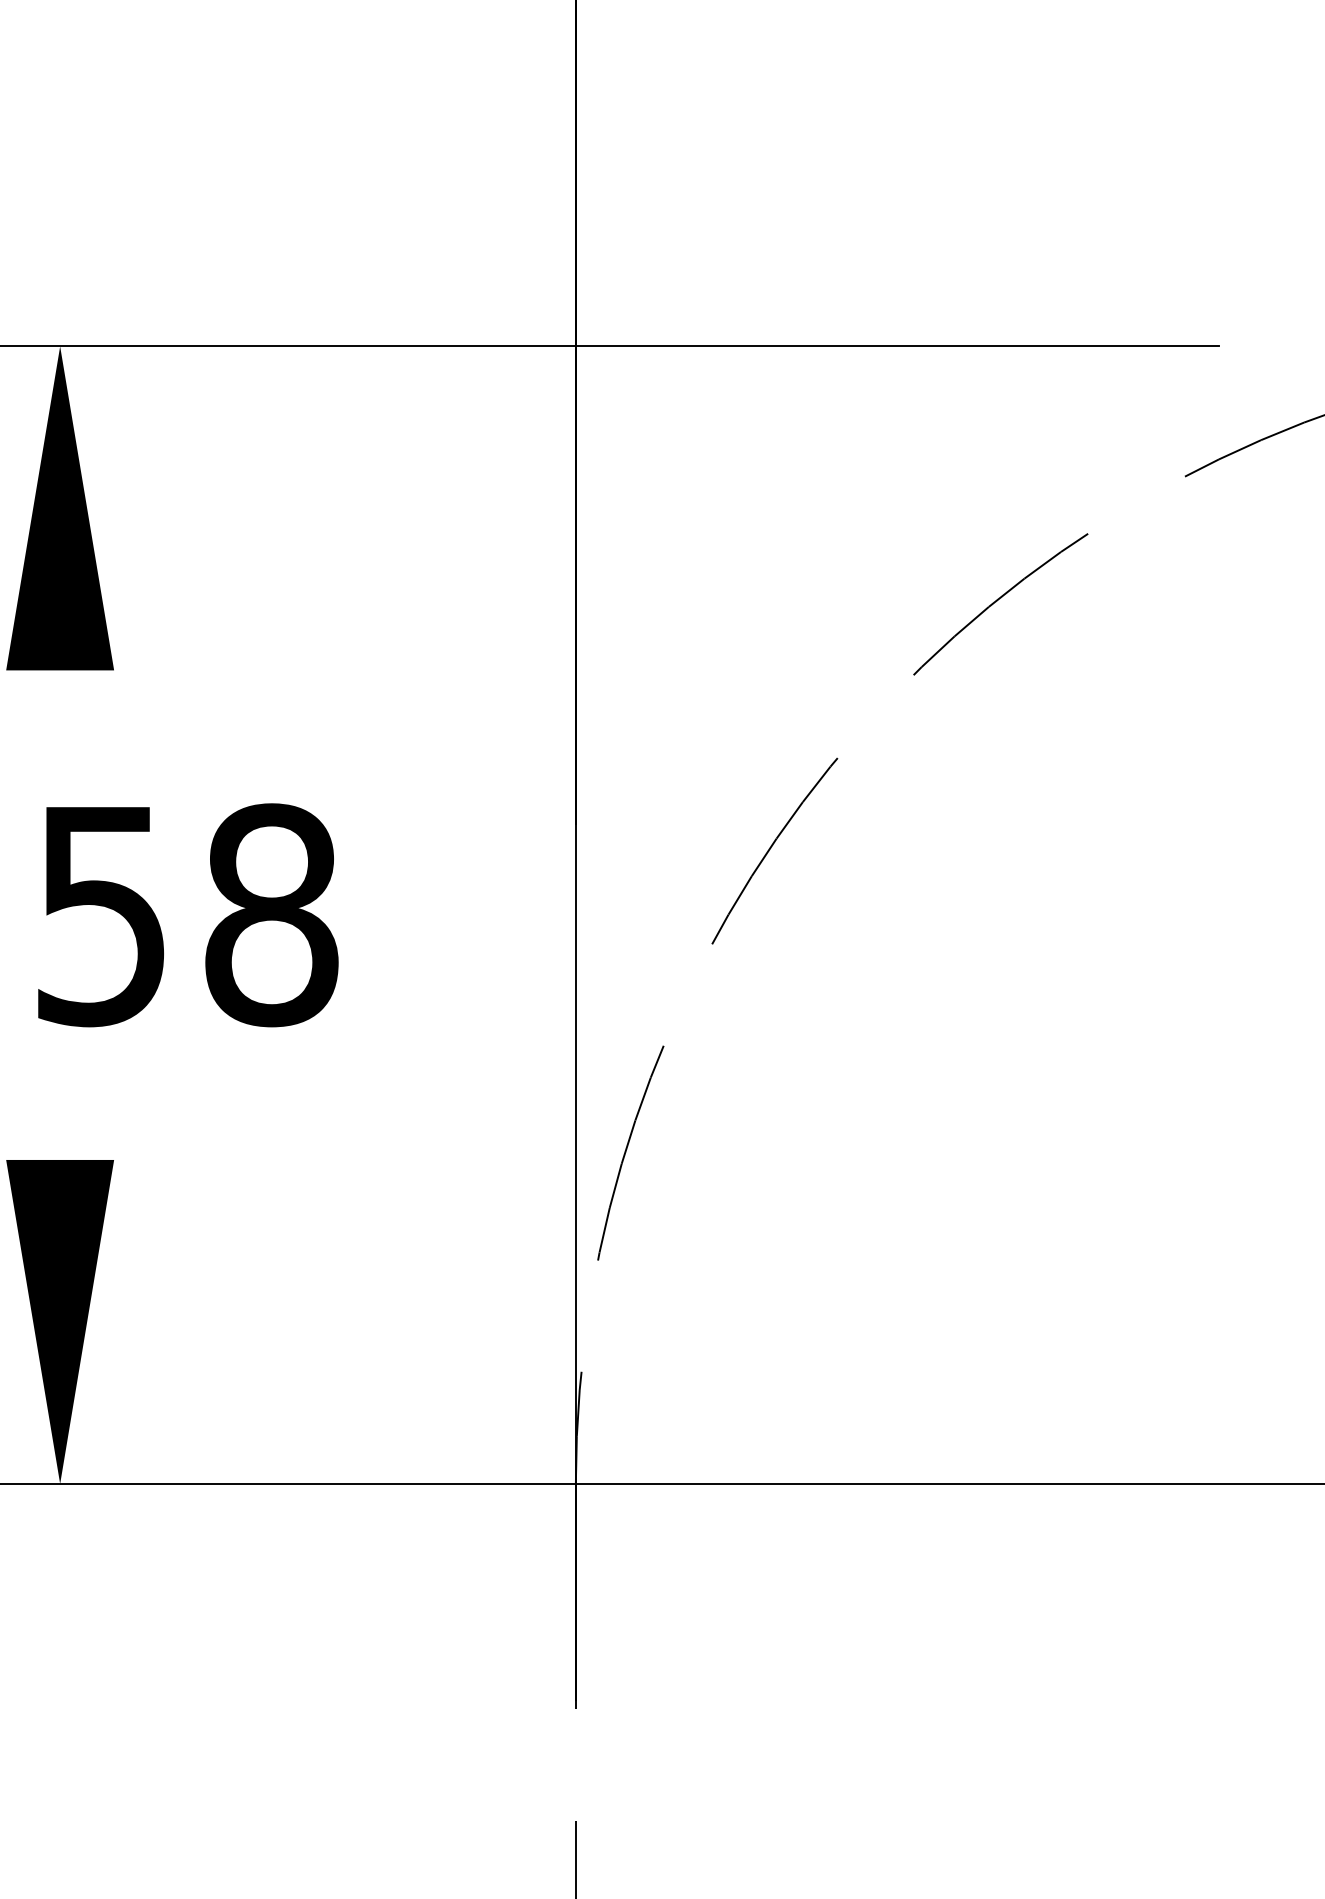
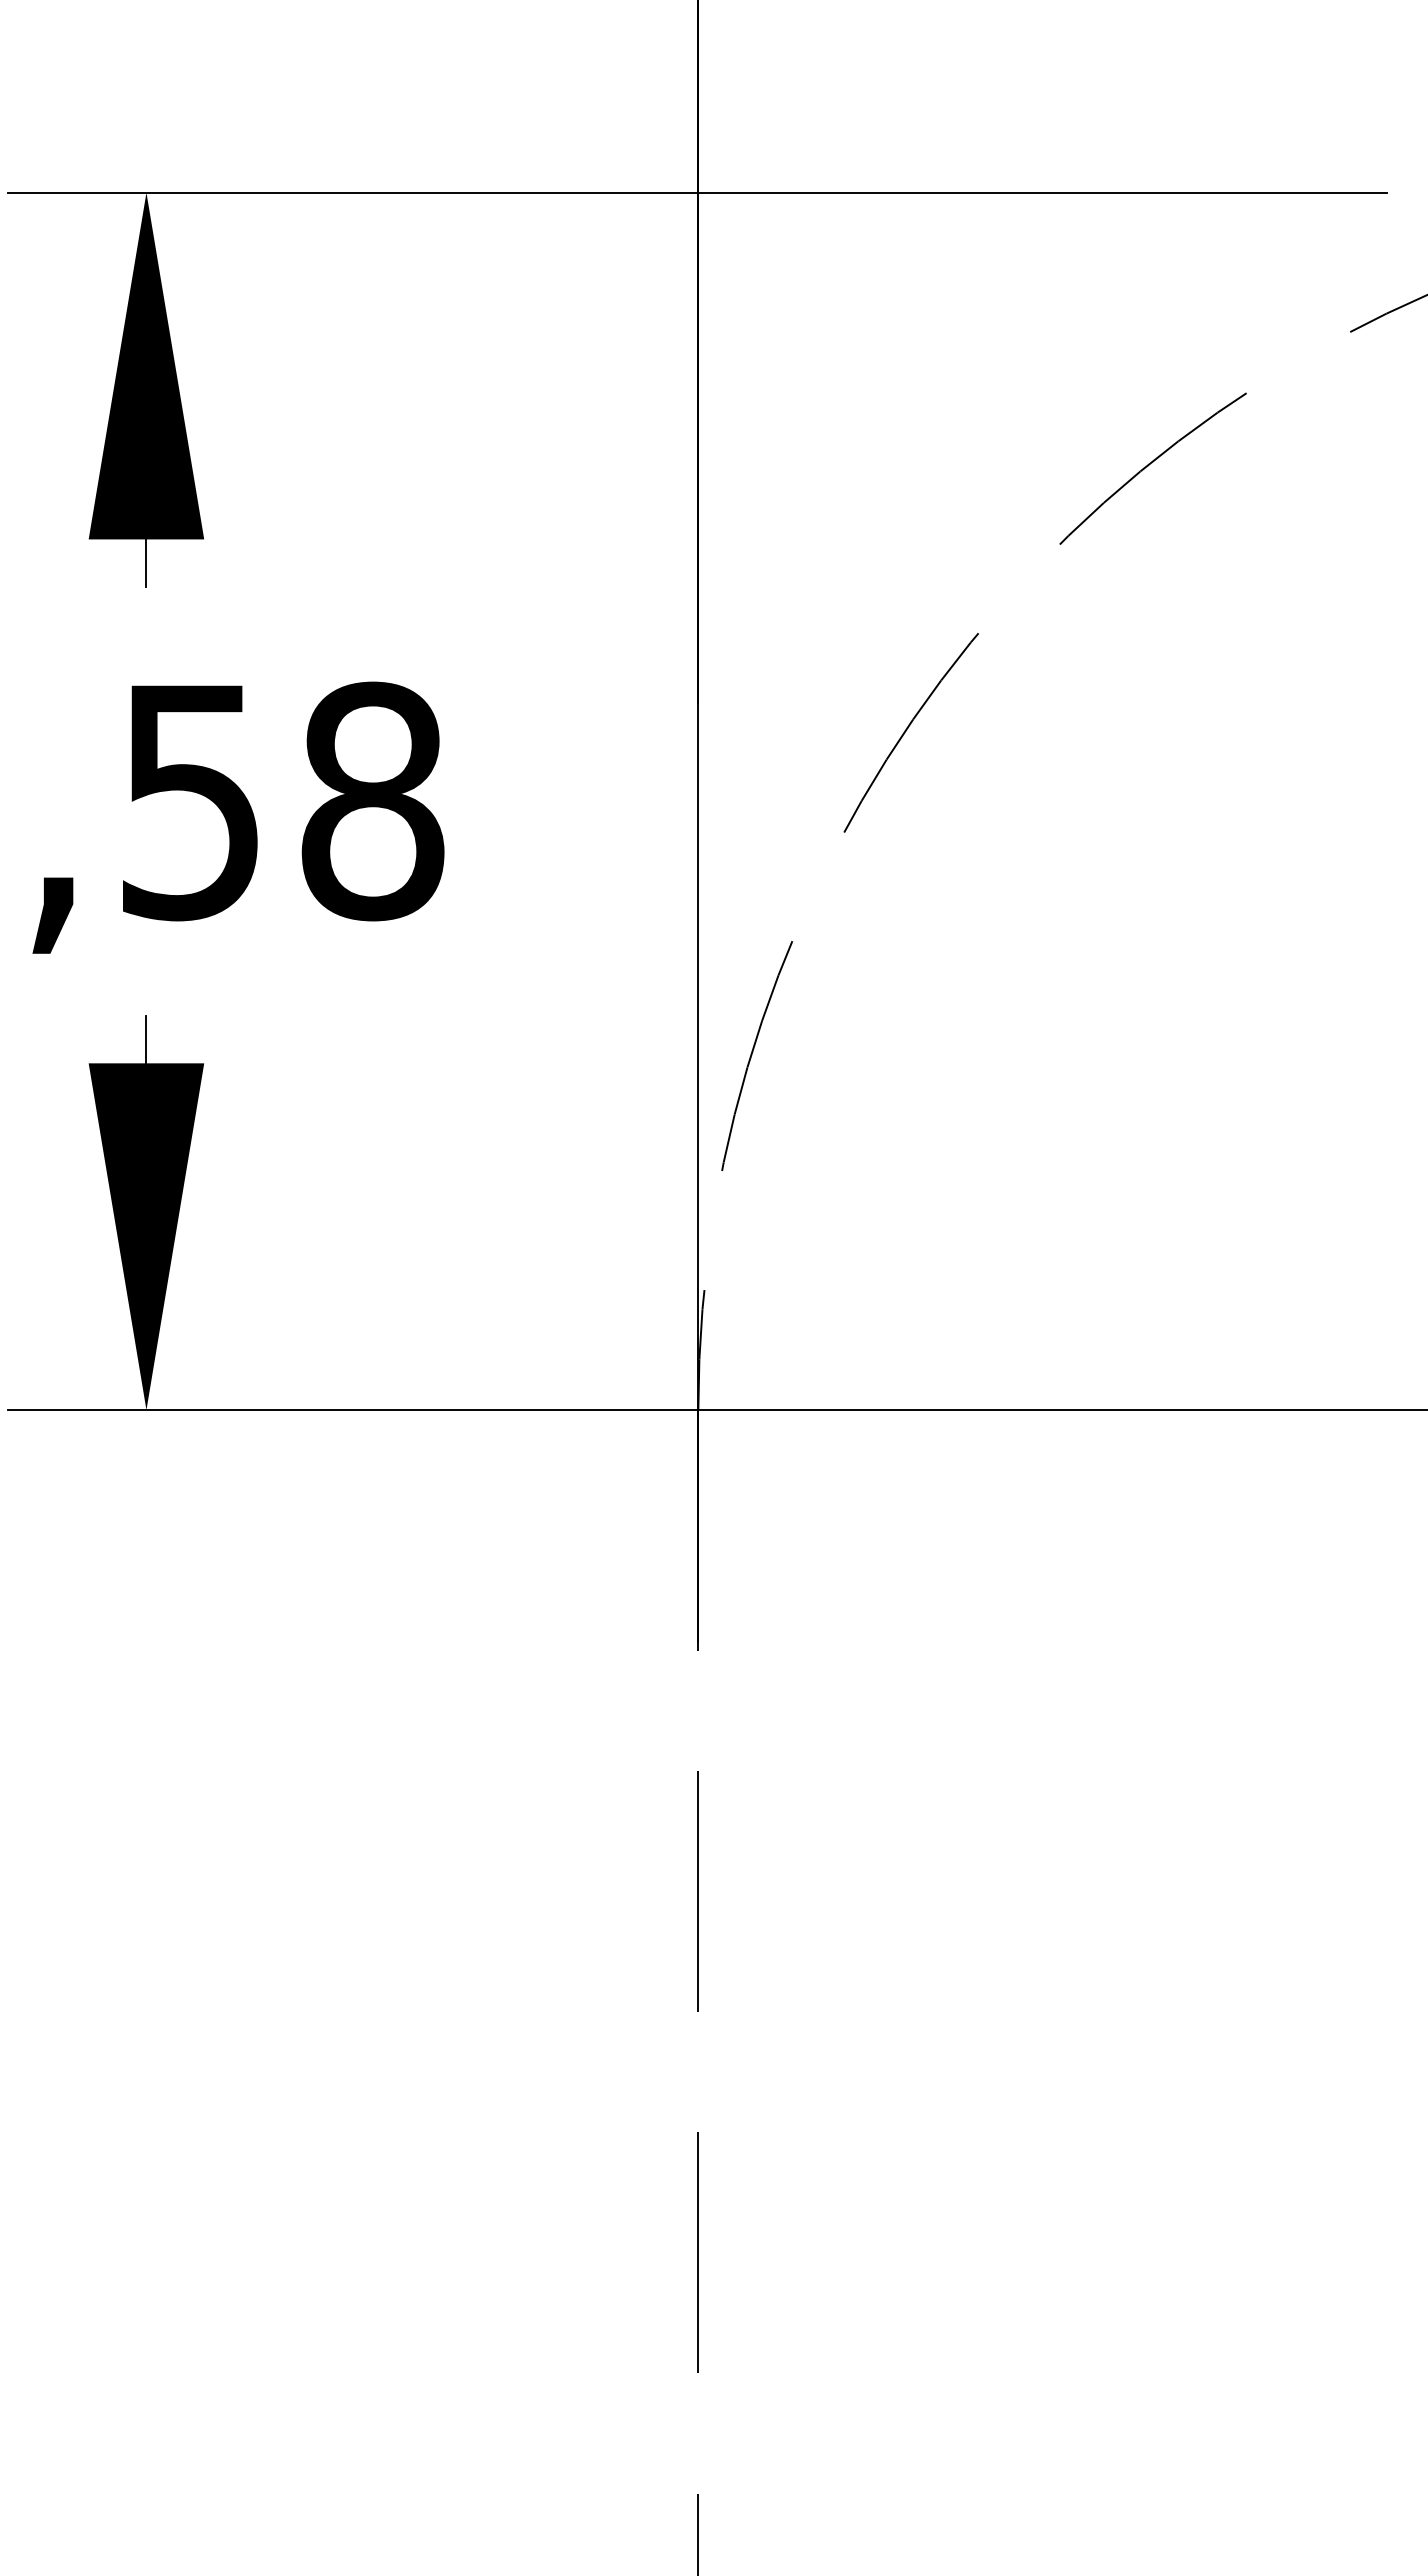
line: (60, 691) -> (146, 562), added
line: (60, 1137) -> (146, 1039), added

